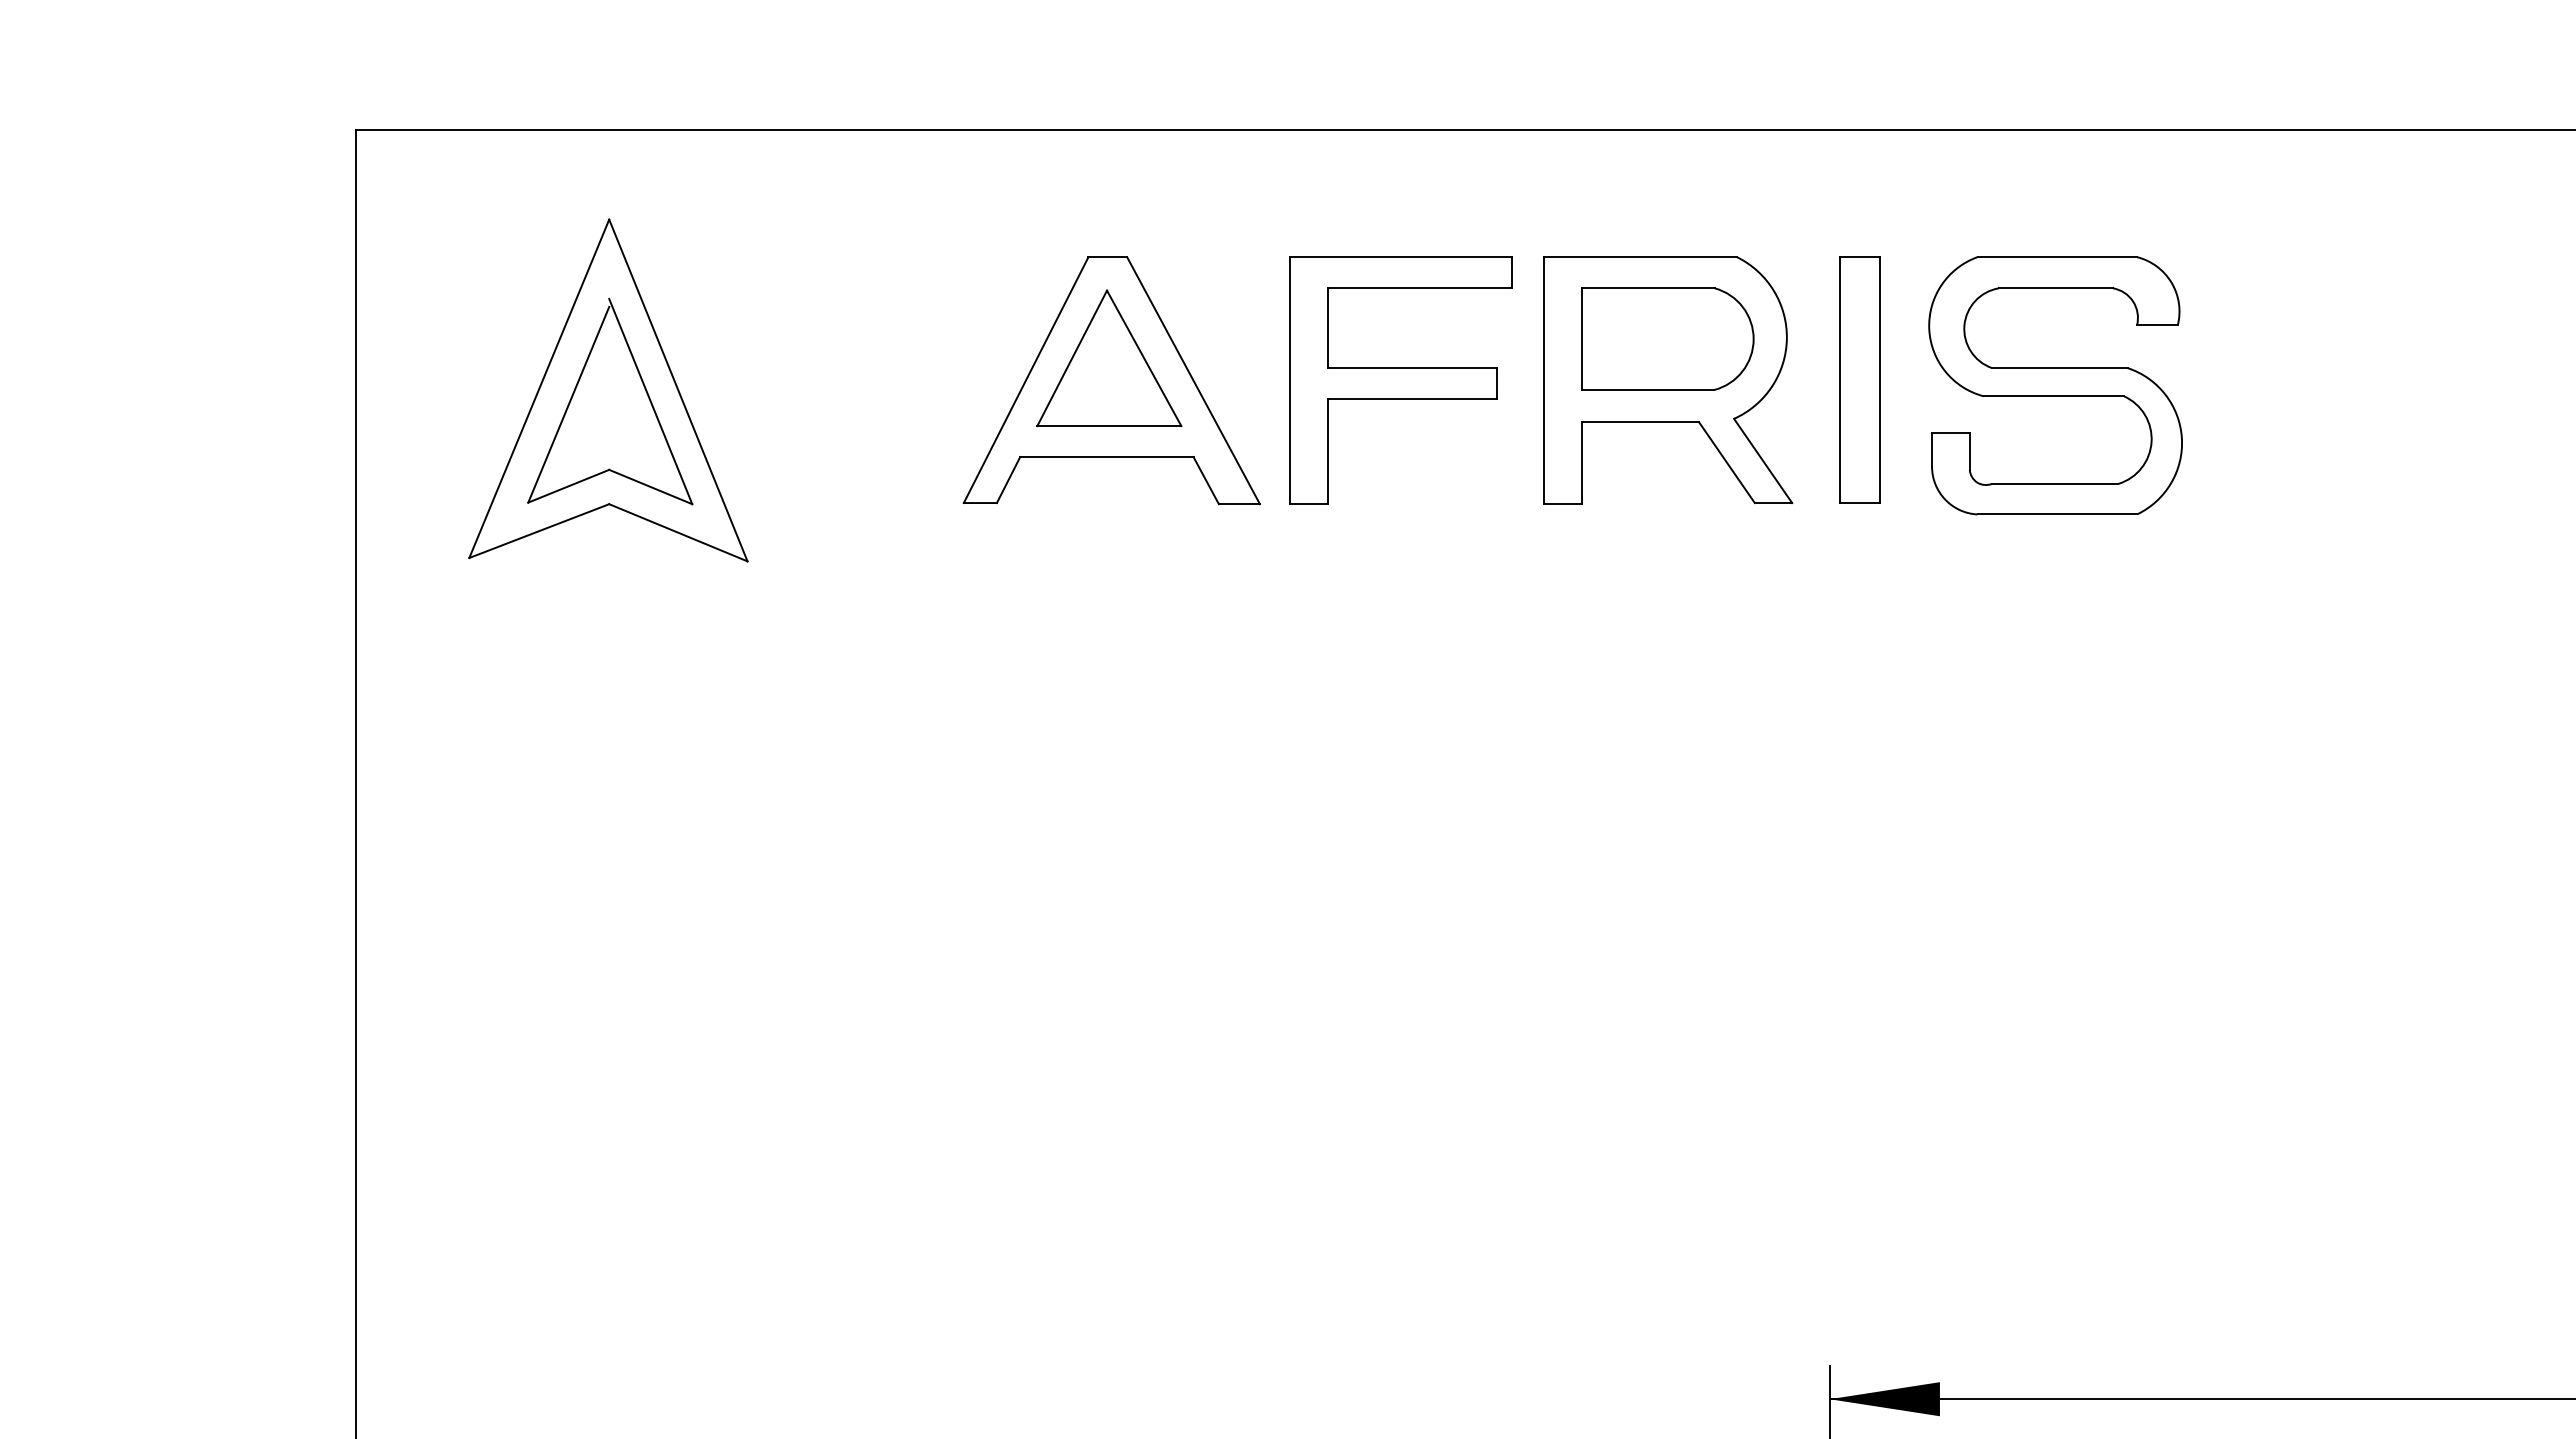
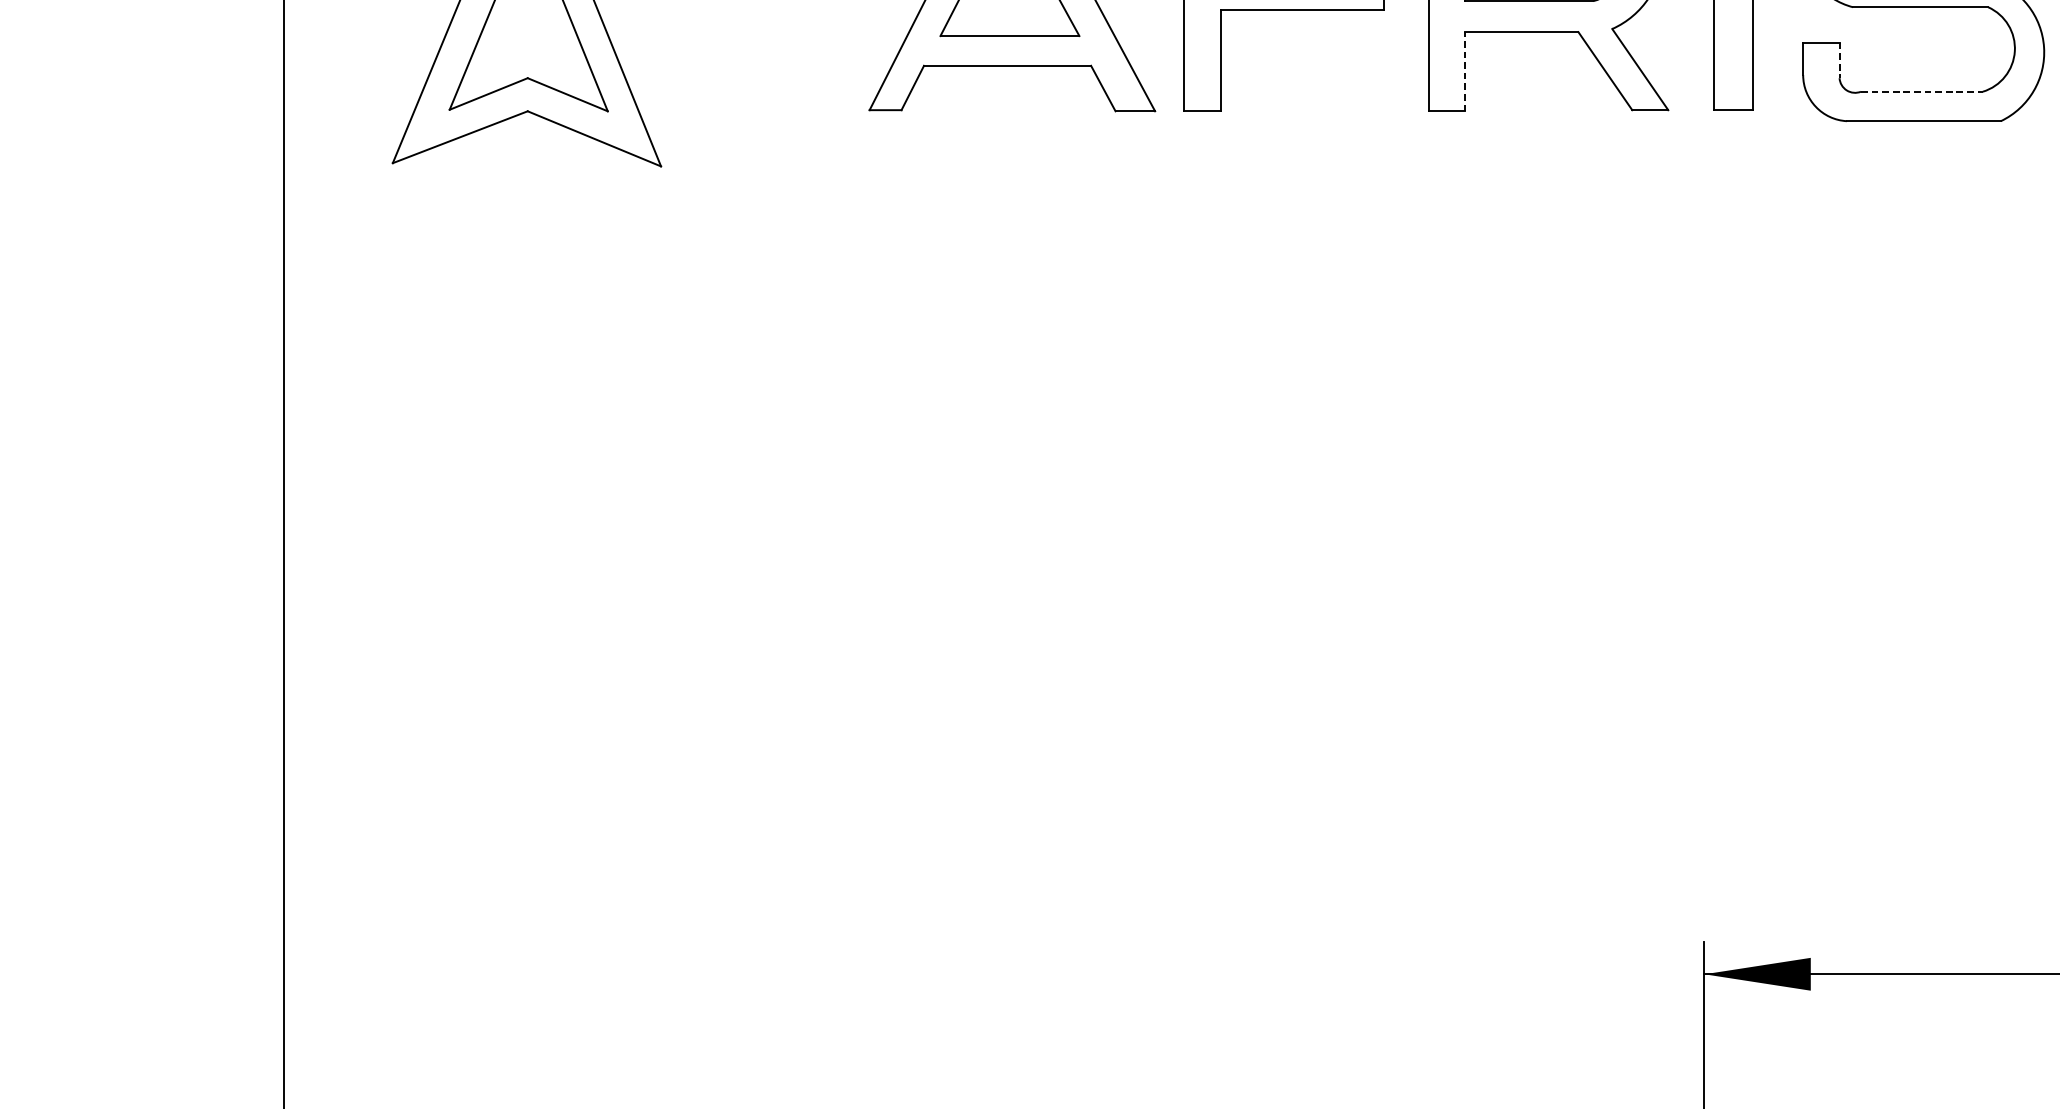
line: (1969, 451) -> (1839, 60), solid -> dashed
line: (1581, 462) -> (1465, 71), solid -> dashed
line: (2055, 483) -> (1922, 91), solid -> dashed

